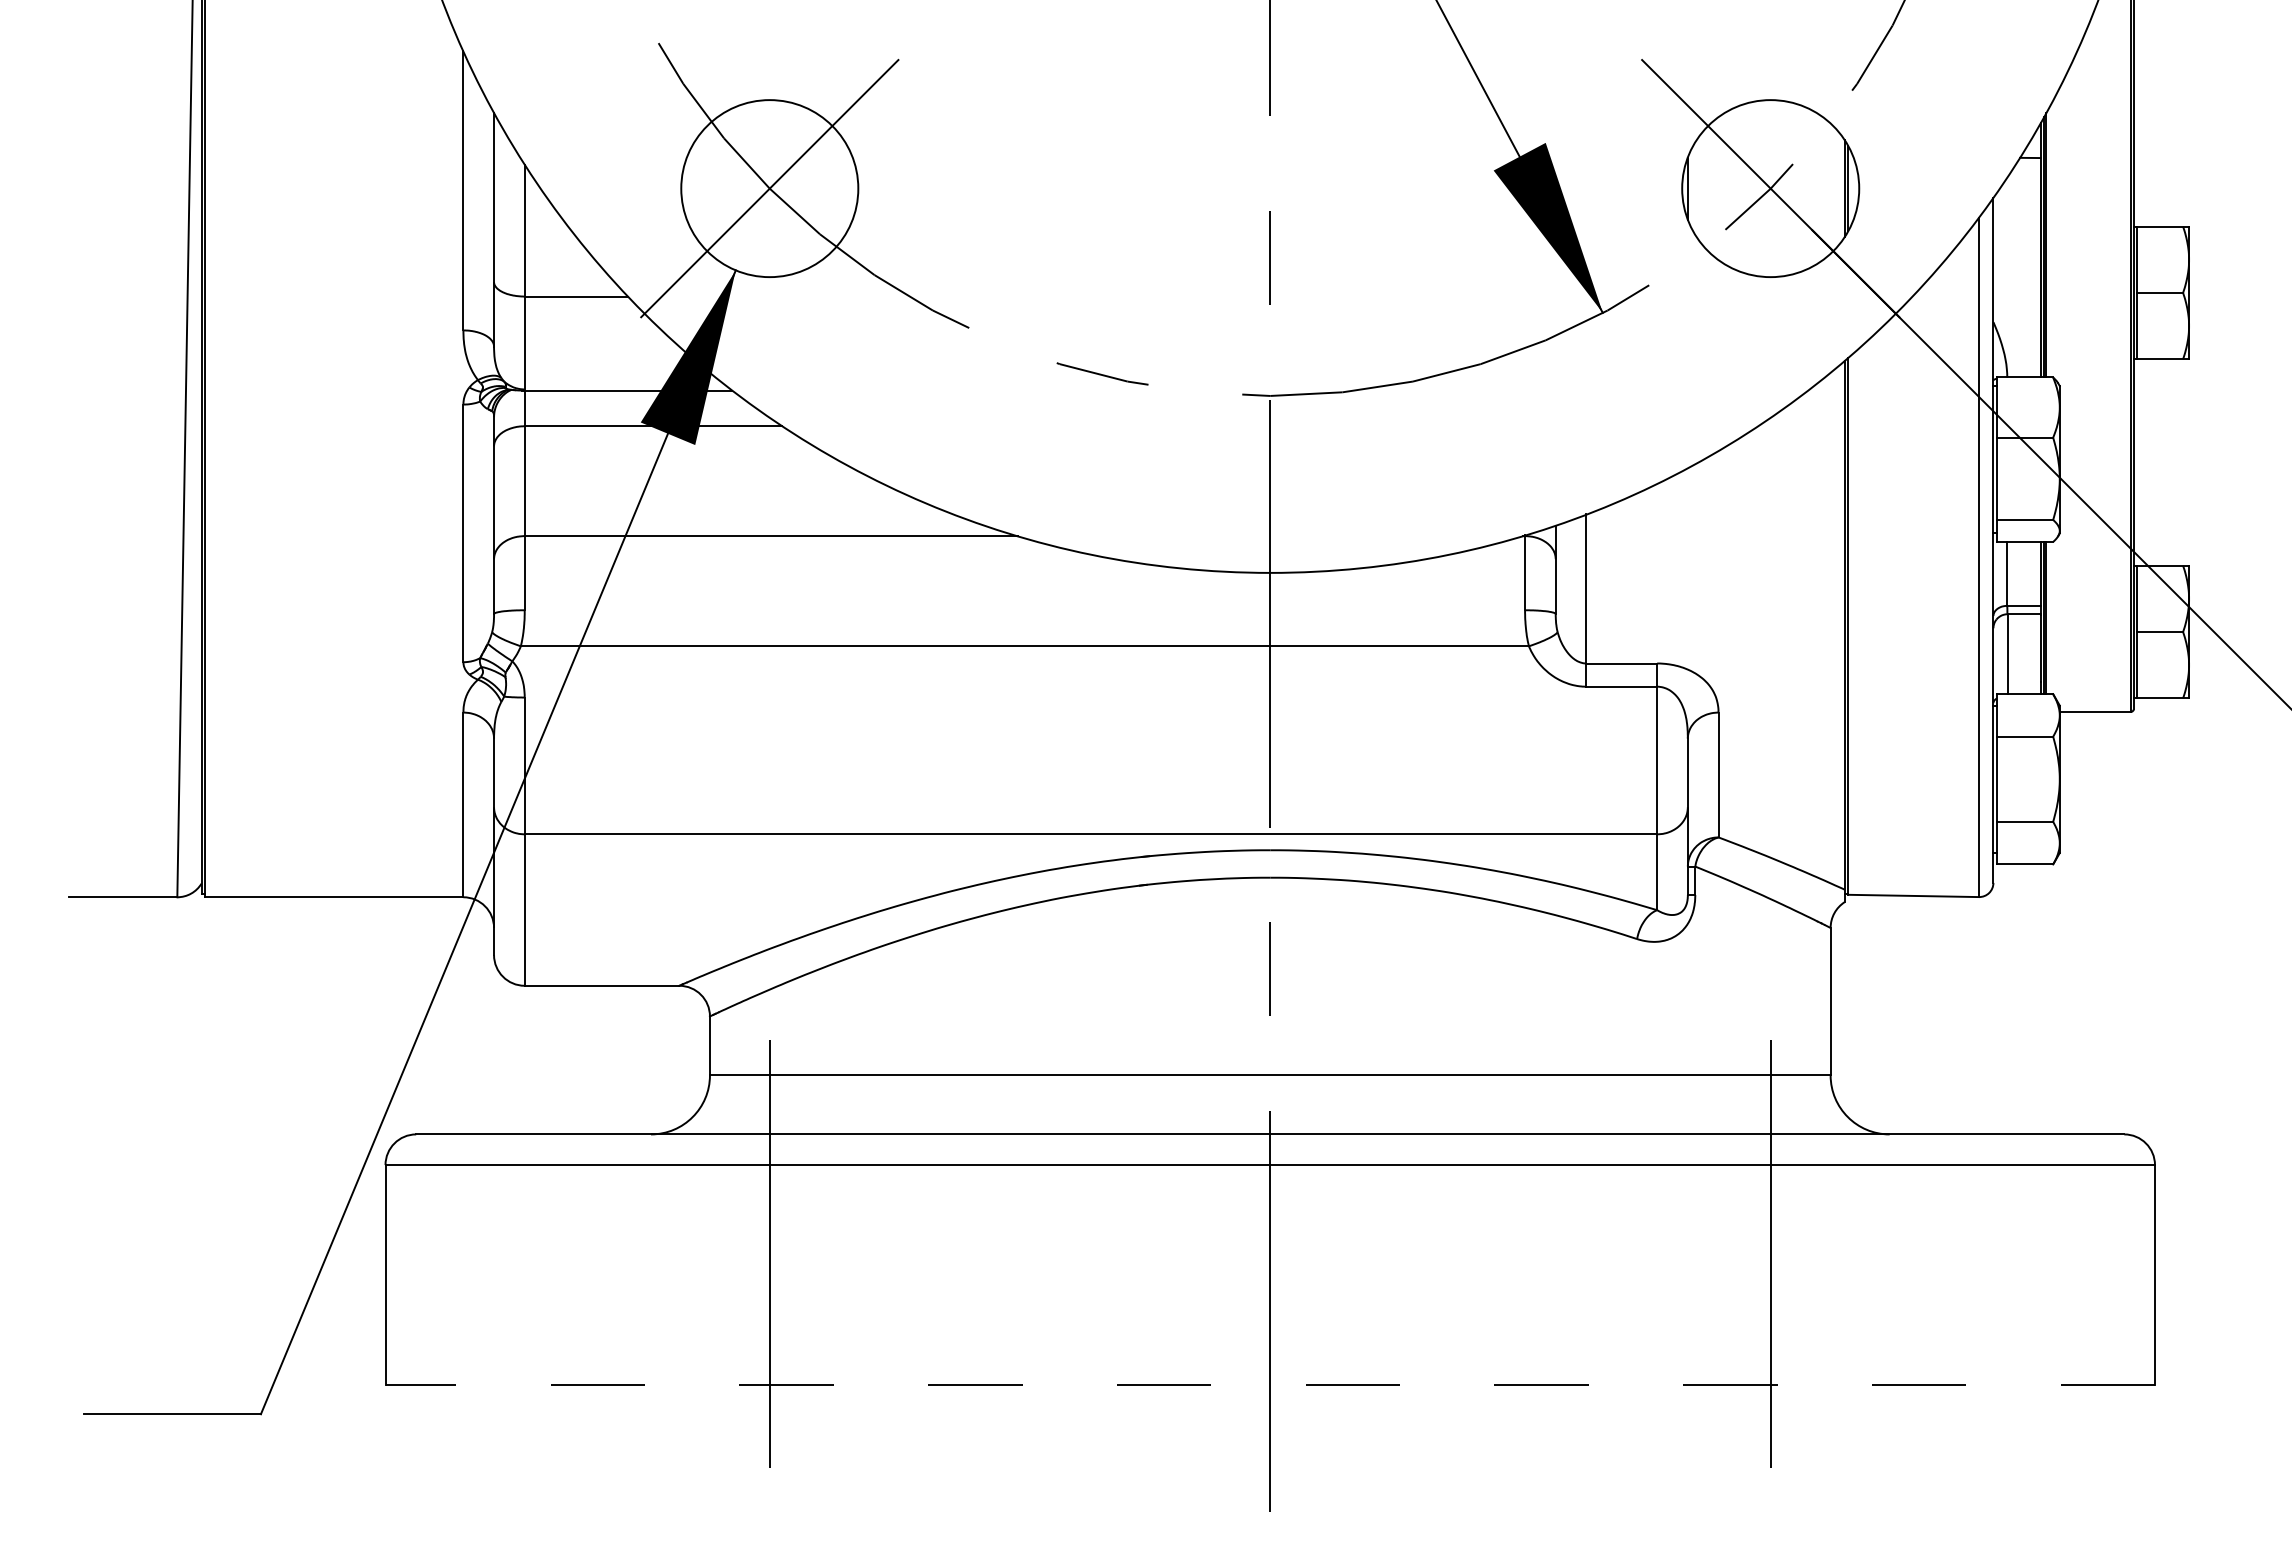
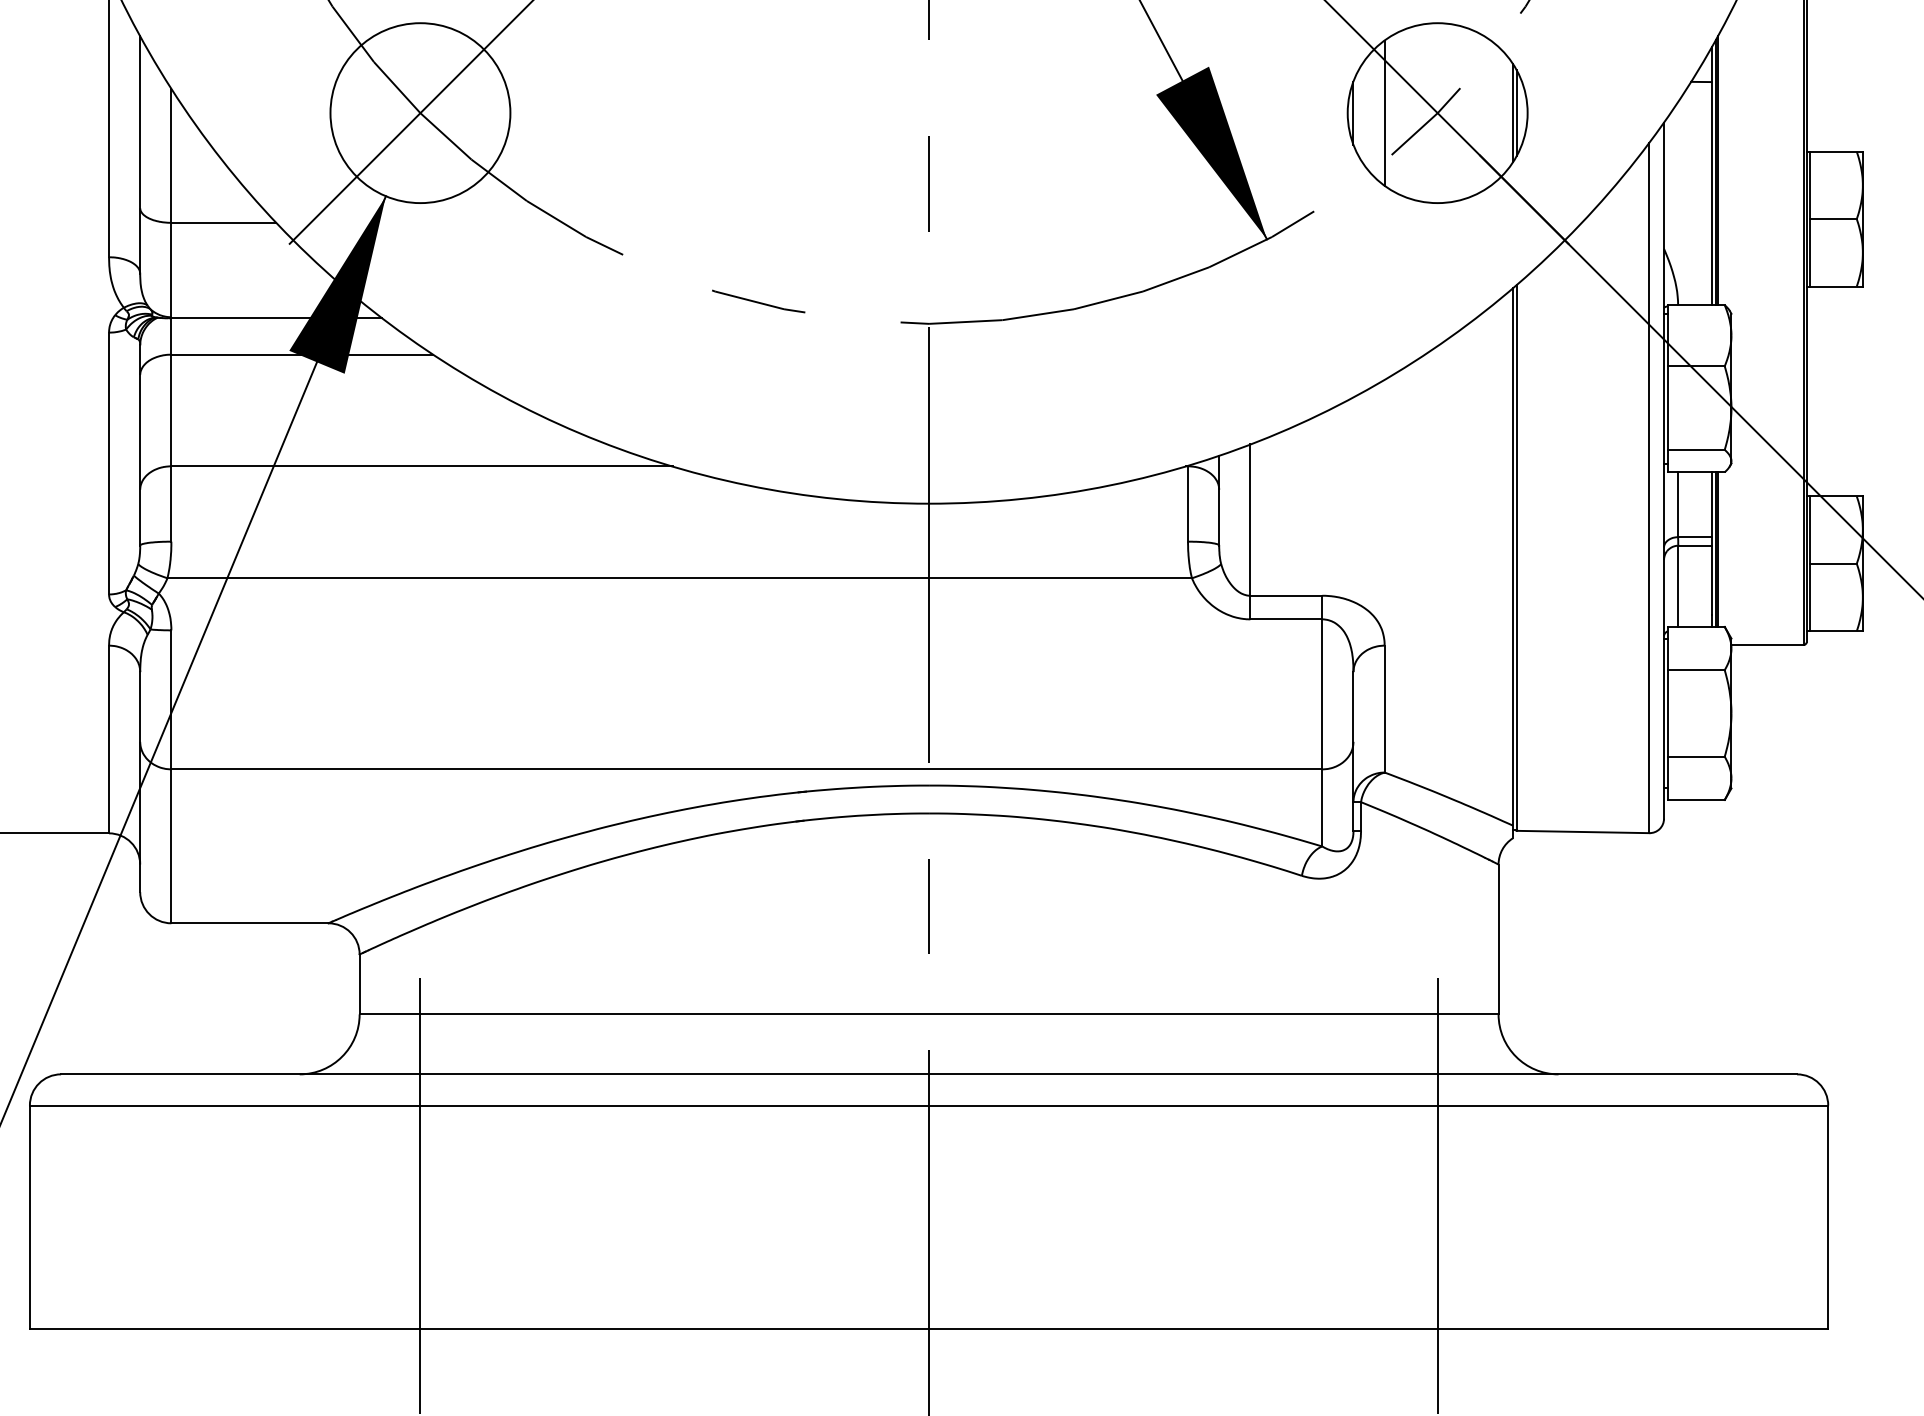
line: (1718, 188) -> (1384, 113), added
line: (1270, 1384) -> (929, 1328), dashed -> solid

